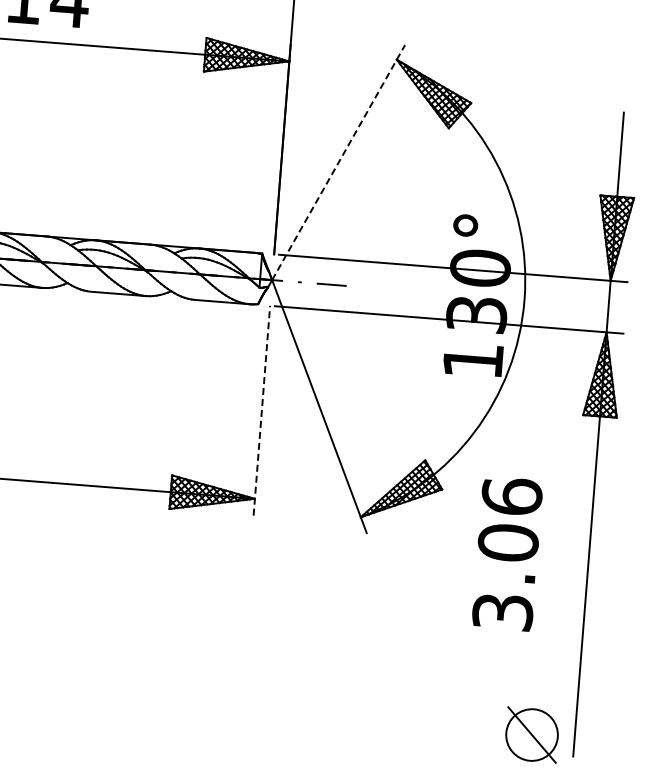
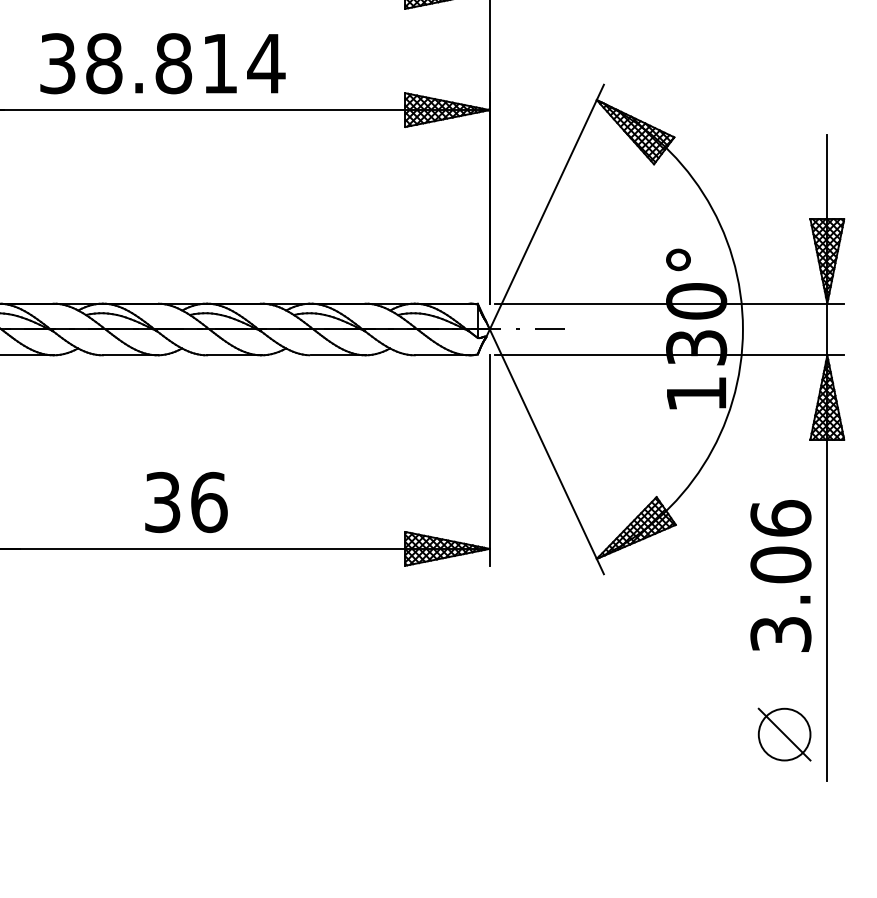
line: (339, 162) -> (547, 206), dashed -> solid
line: (261, 410) -> (489, 460), dashed -> solid
text: (507, 553) -> (780, 575), moved
part: (531, 734) -> (784, 734), moved

